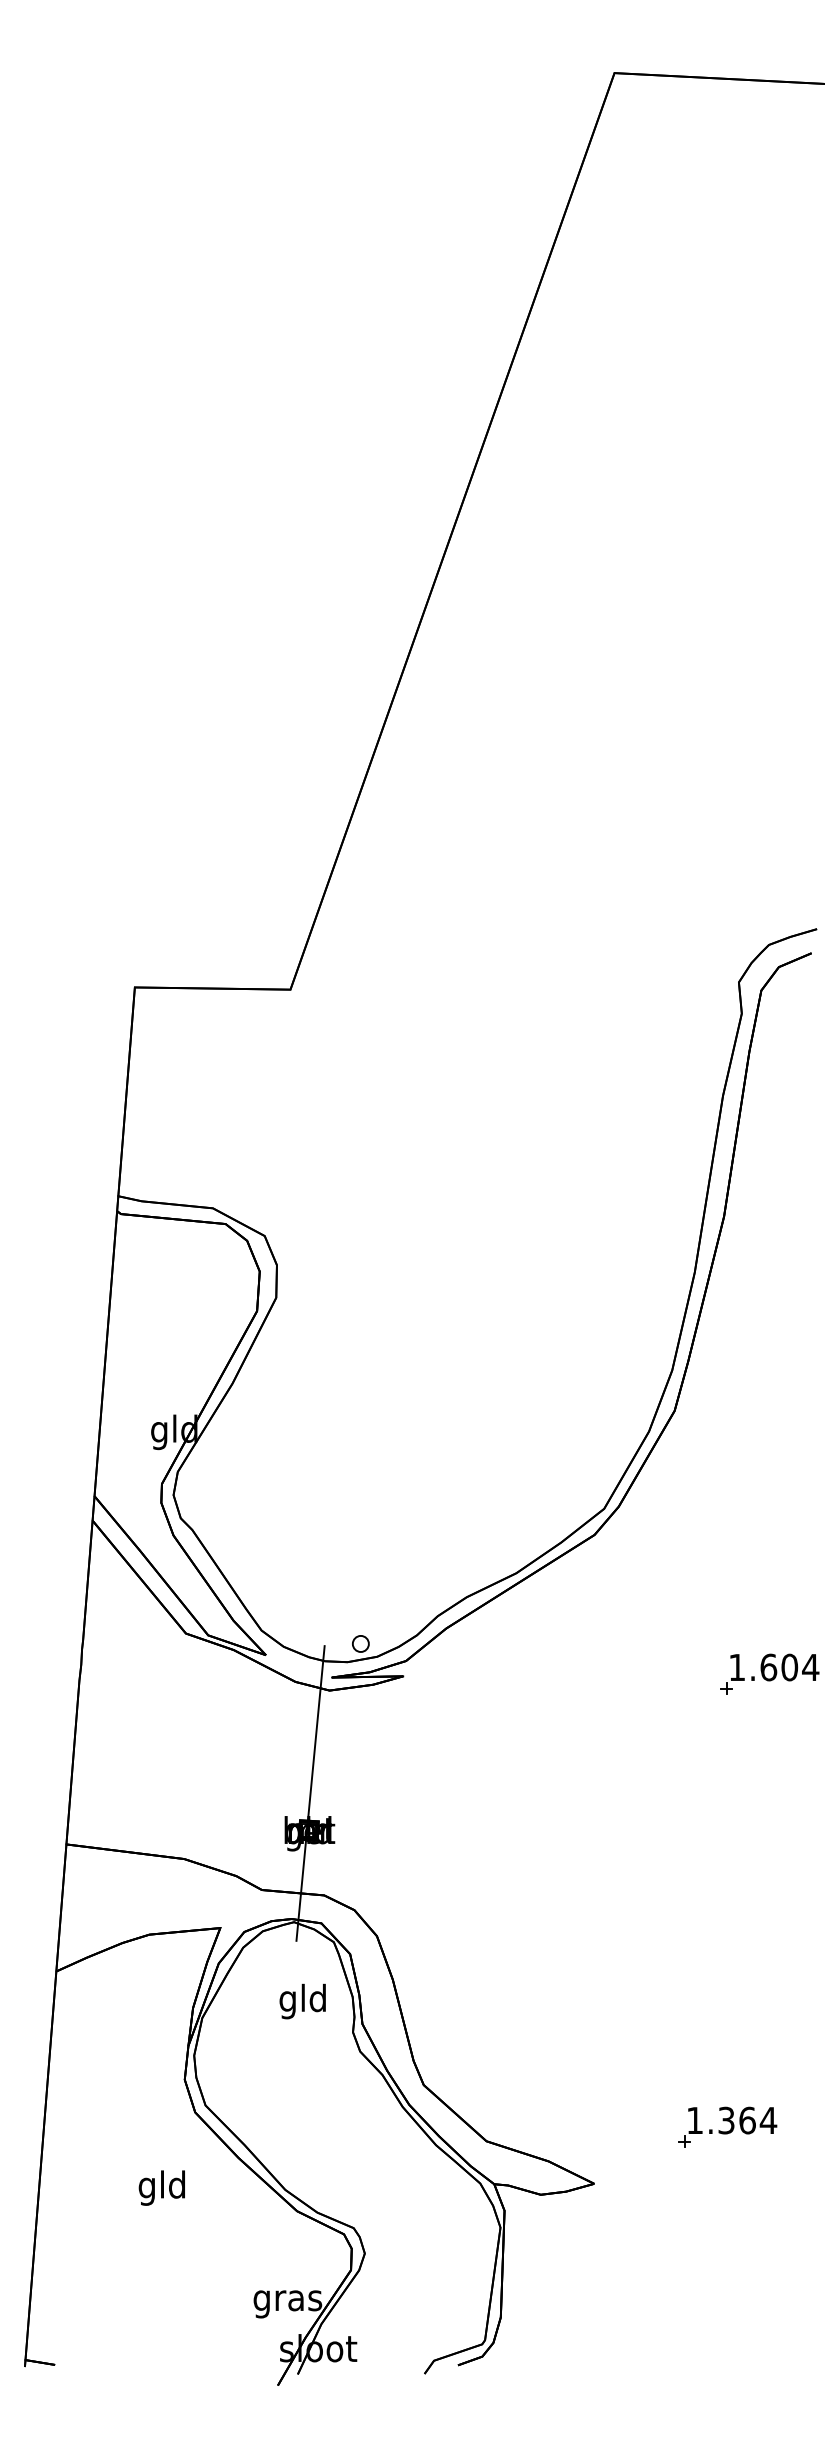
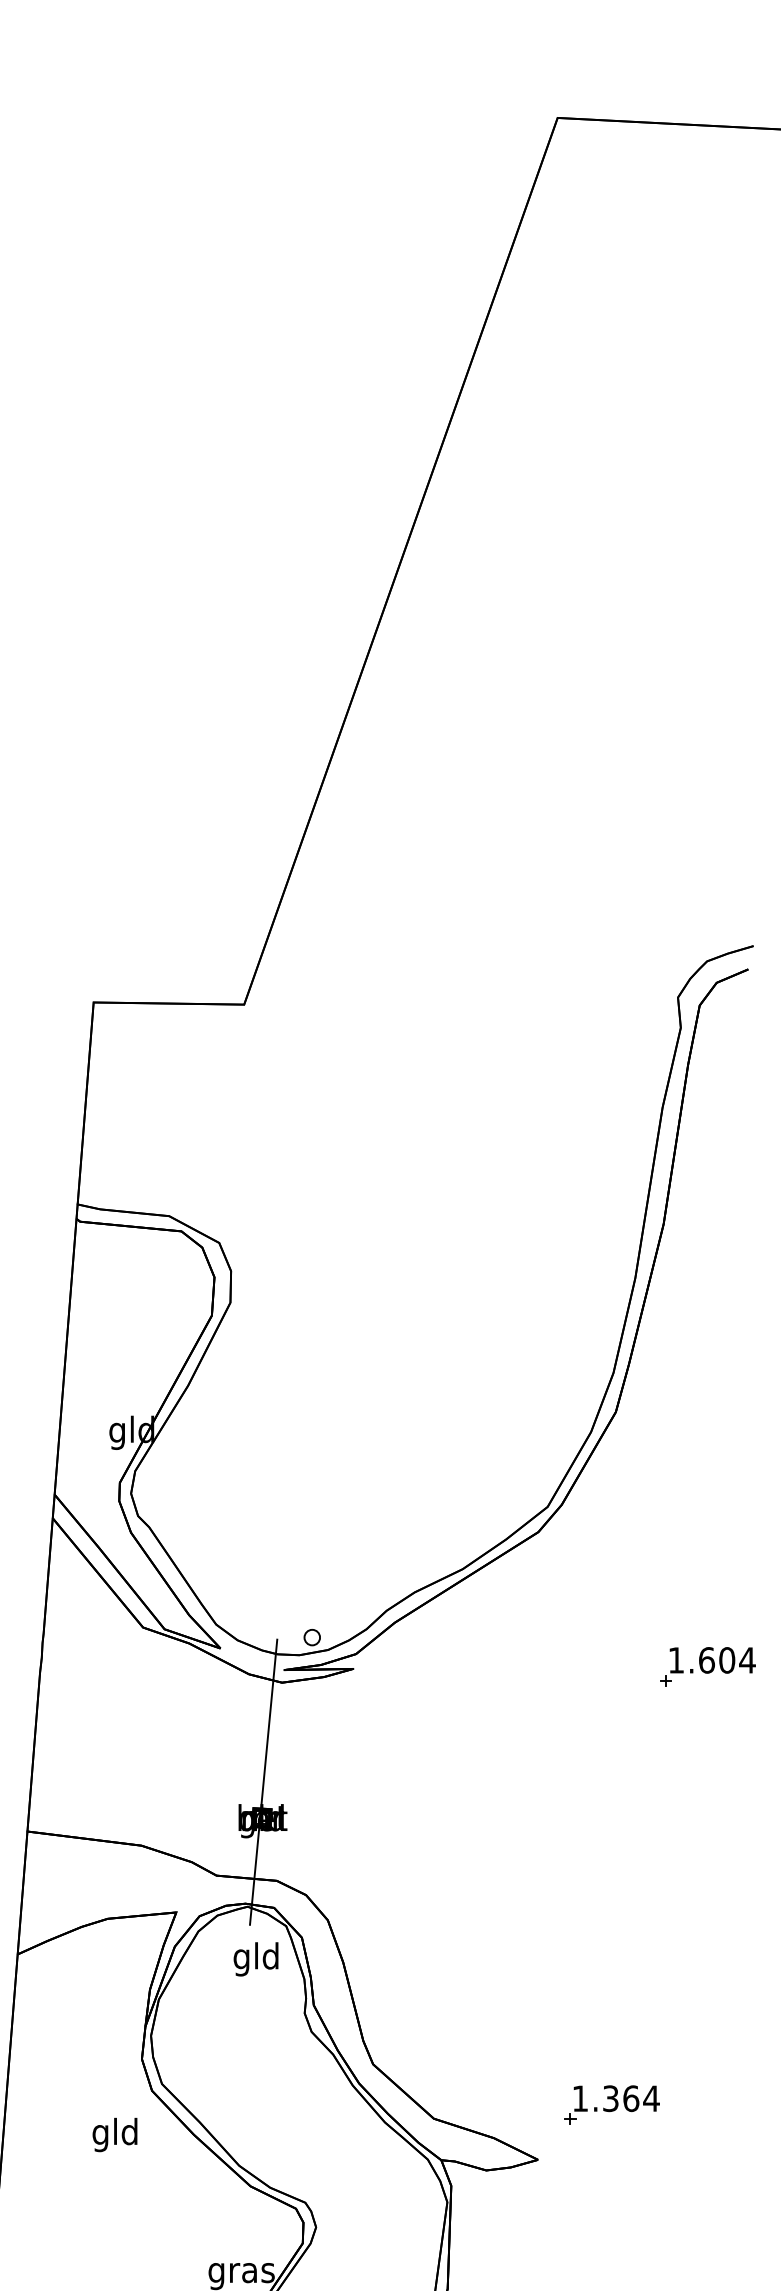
text: (302, 2001) -> (255, 1959), moved
part: (727, 2126) -> (611, 2104), moved
text: (161, 2187) -> (114, 2134), moved

